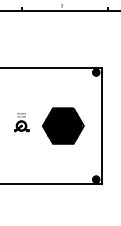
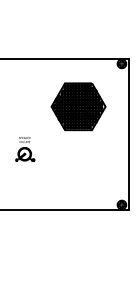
part: (21, 122) -> (24, 149), moved
part: (63, 125) -> (78, 106), moved

